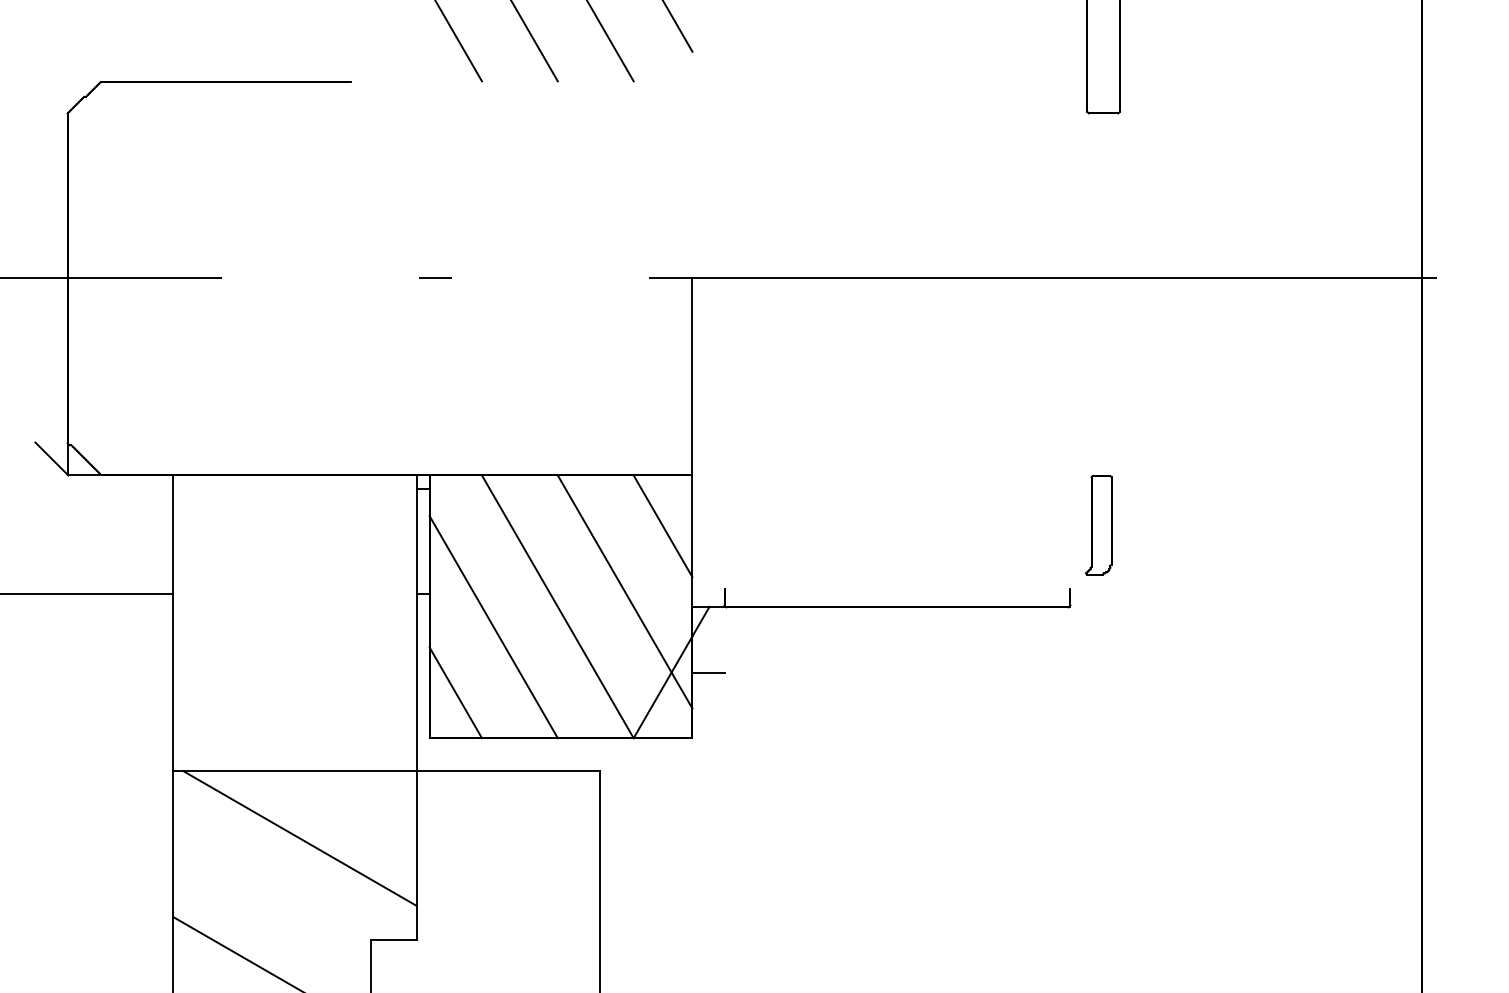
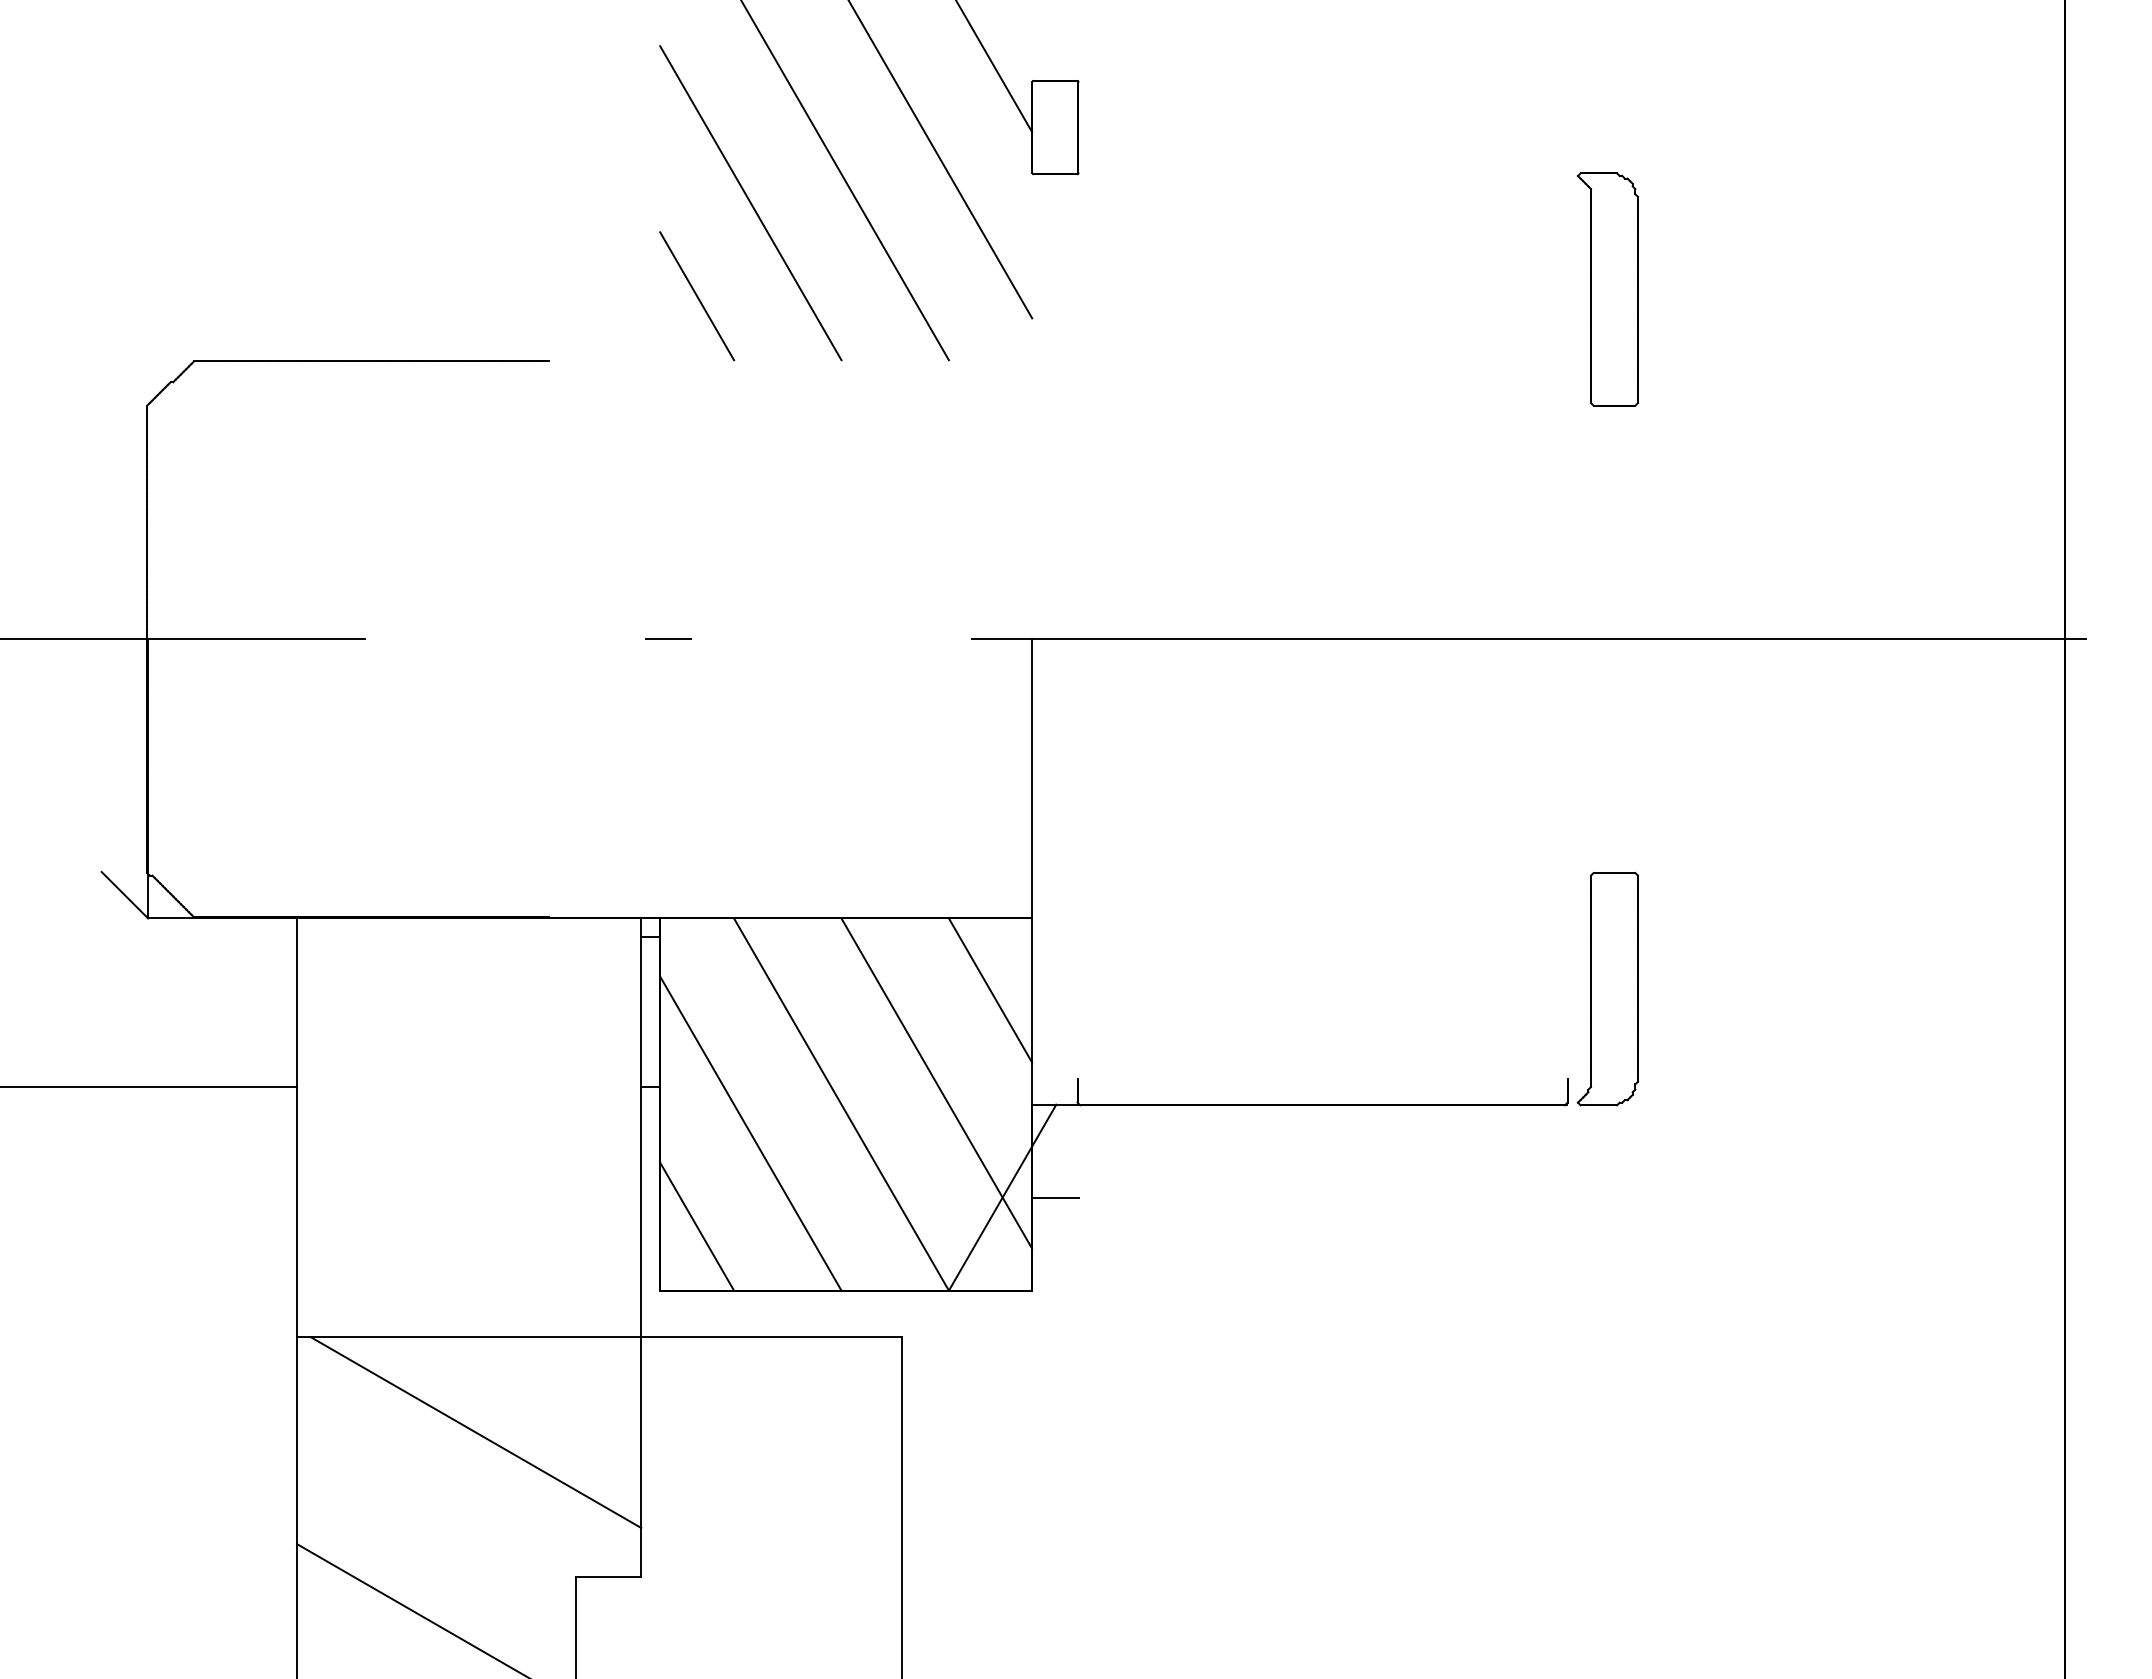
part: (1098, 524) -> (1607, 988), size x1.67

